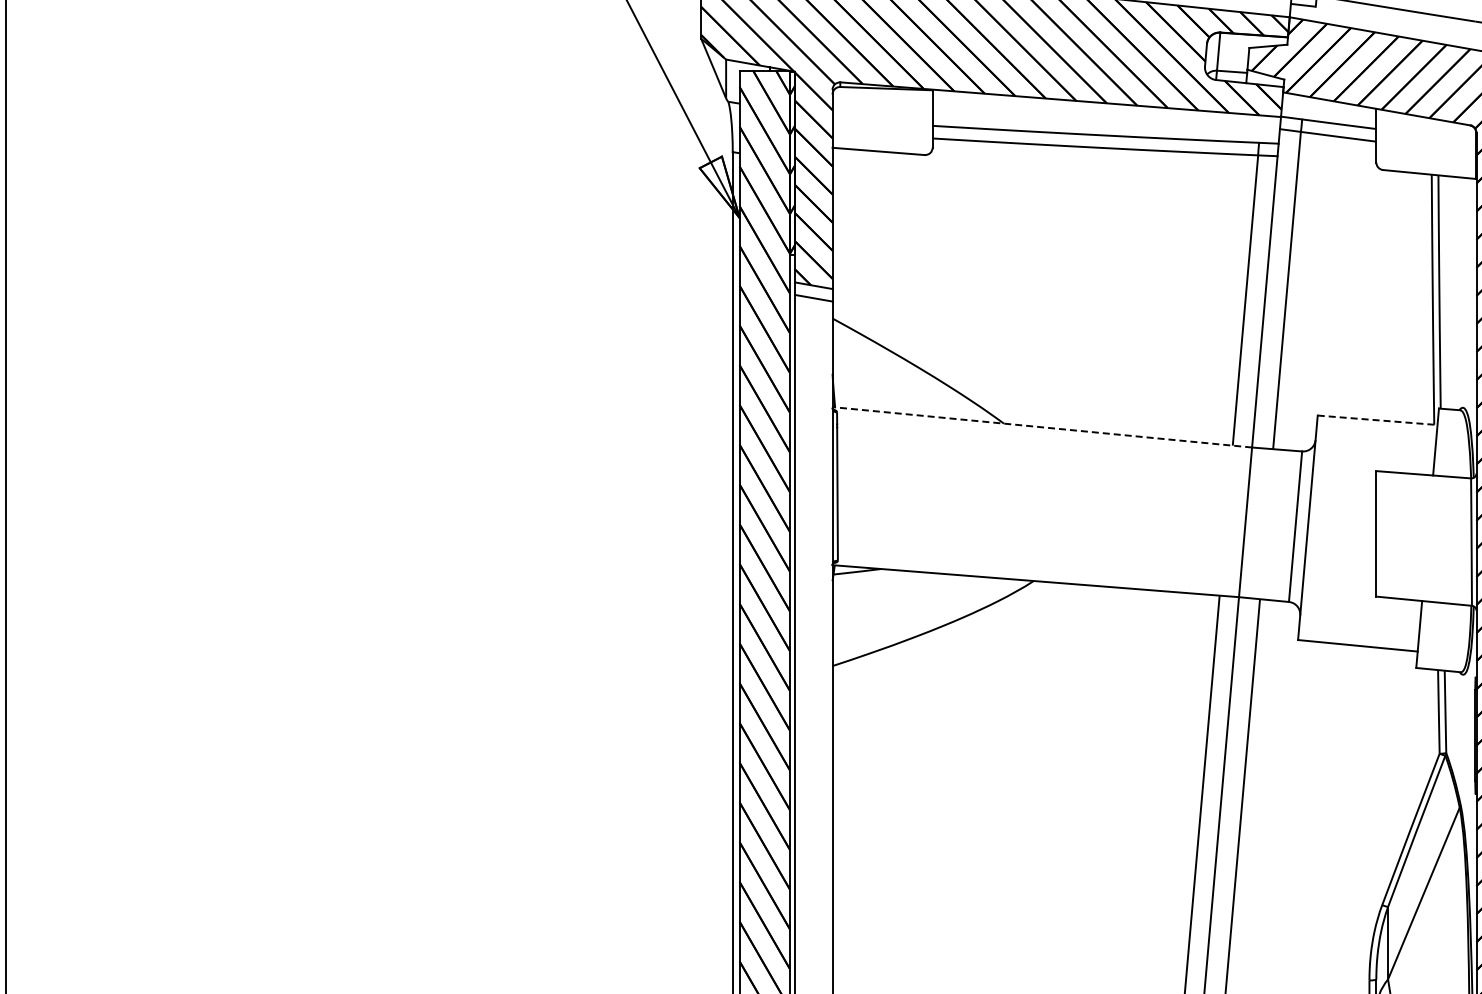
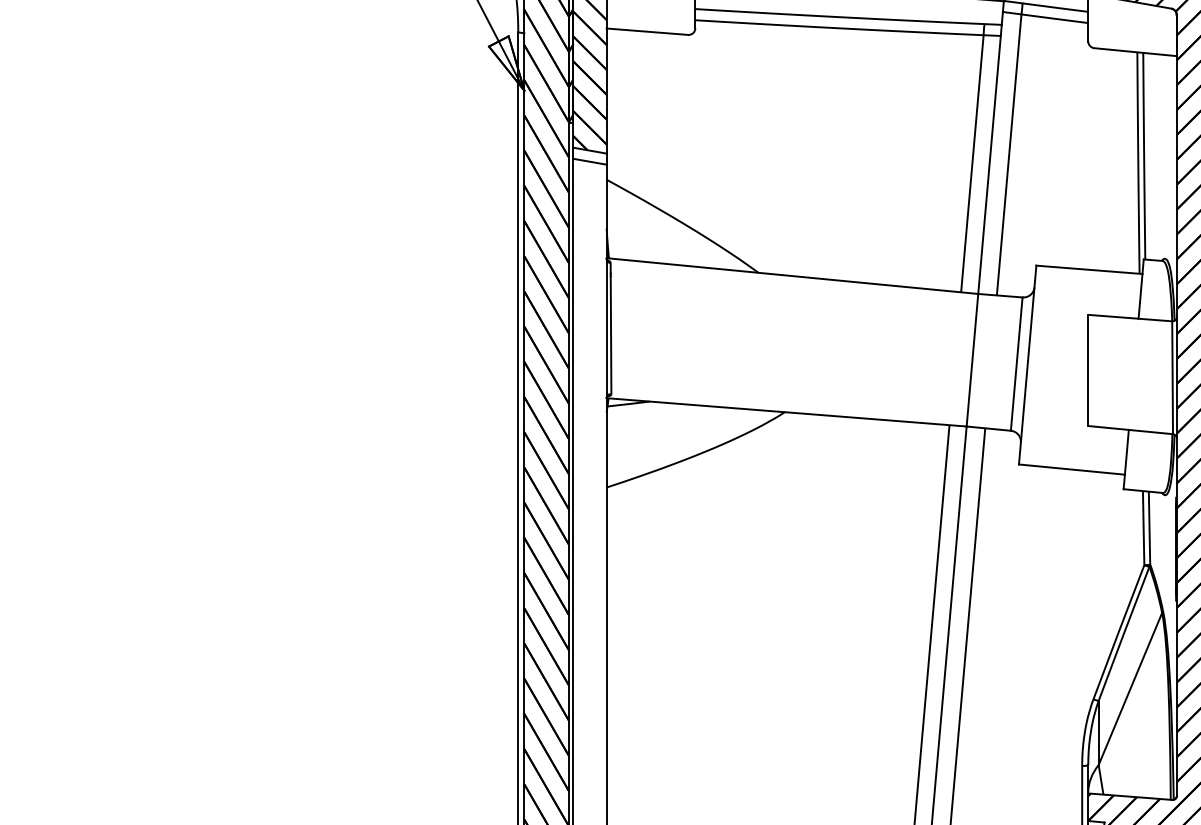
line: (1378, 420) -> (1090, 270), dashed -> solid
line: (1042, 427) -> (792, 276), dashed -> solid

